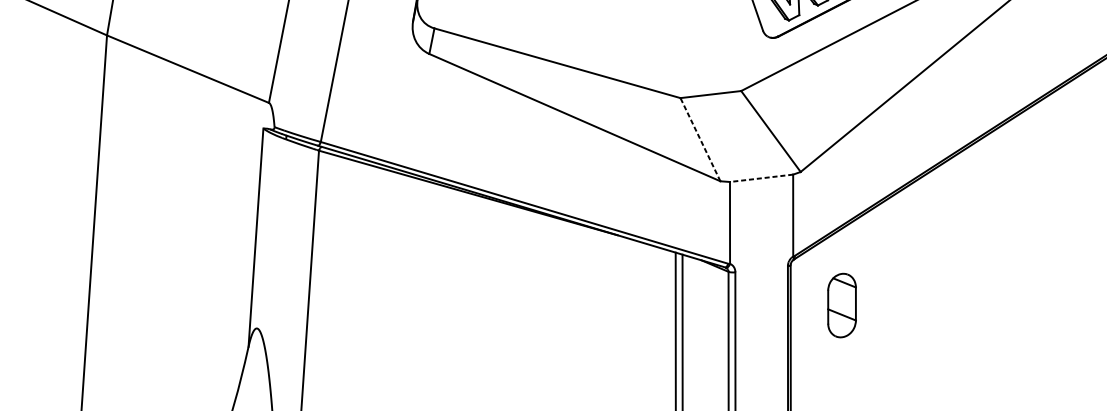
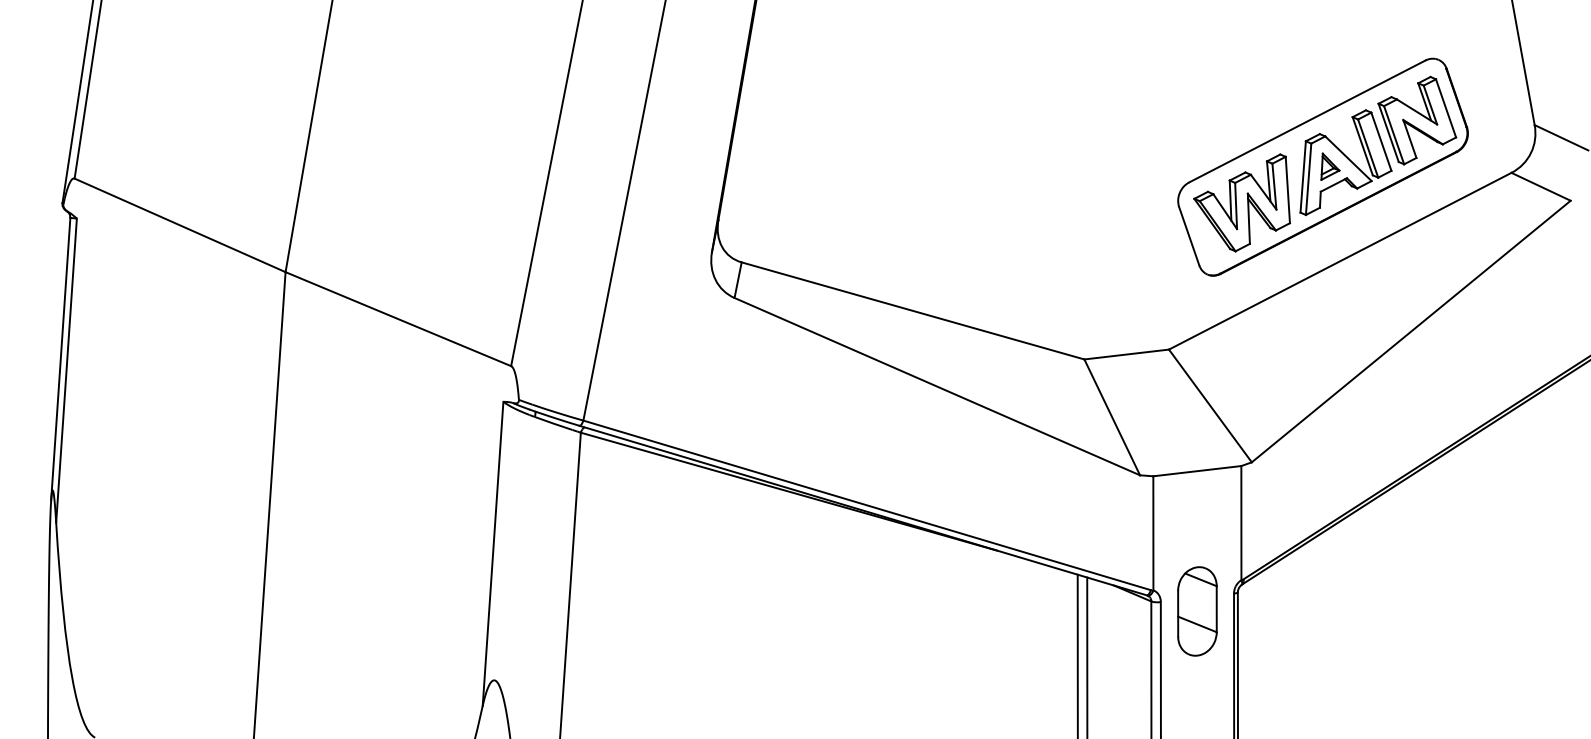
line: (700, 139) -> (1112, 416), dashed -> solid
line: (760, 178) -> (1196, 471), dashed -> solid
part: (842, 305) -> (1197, 611), moved

